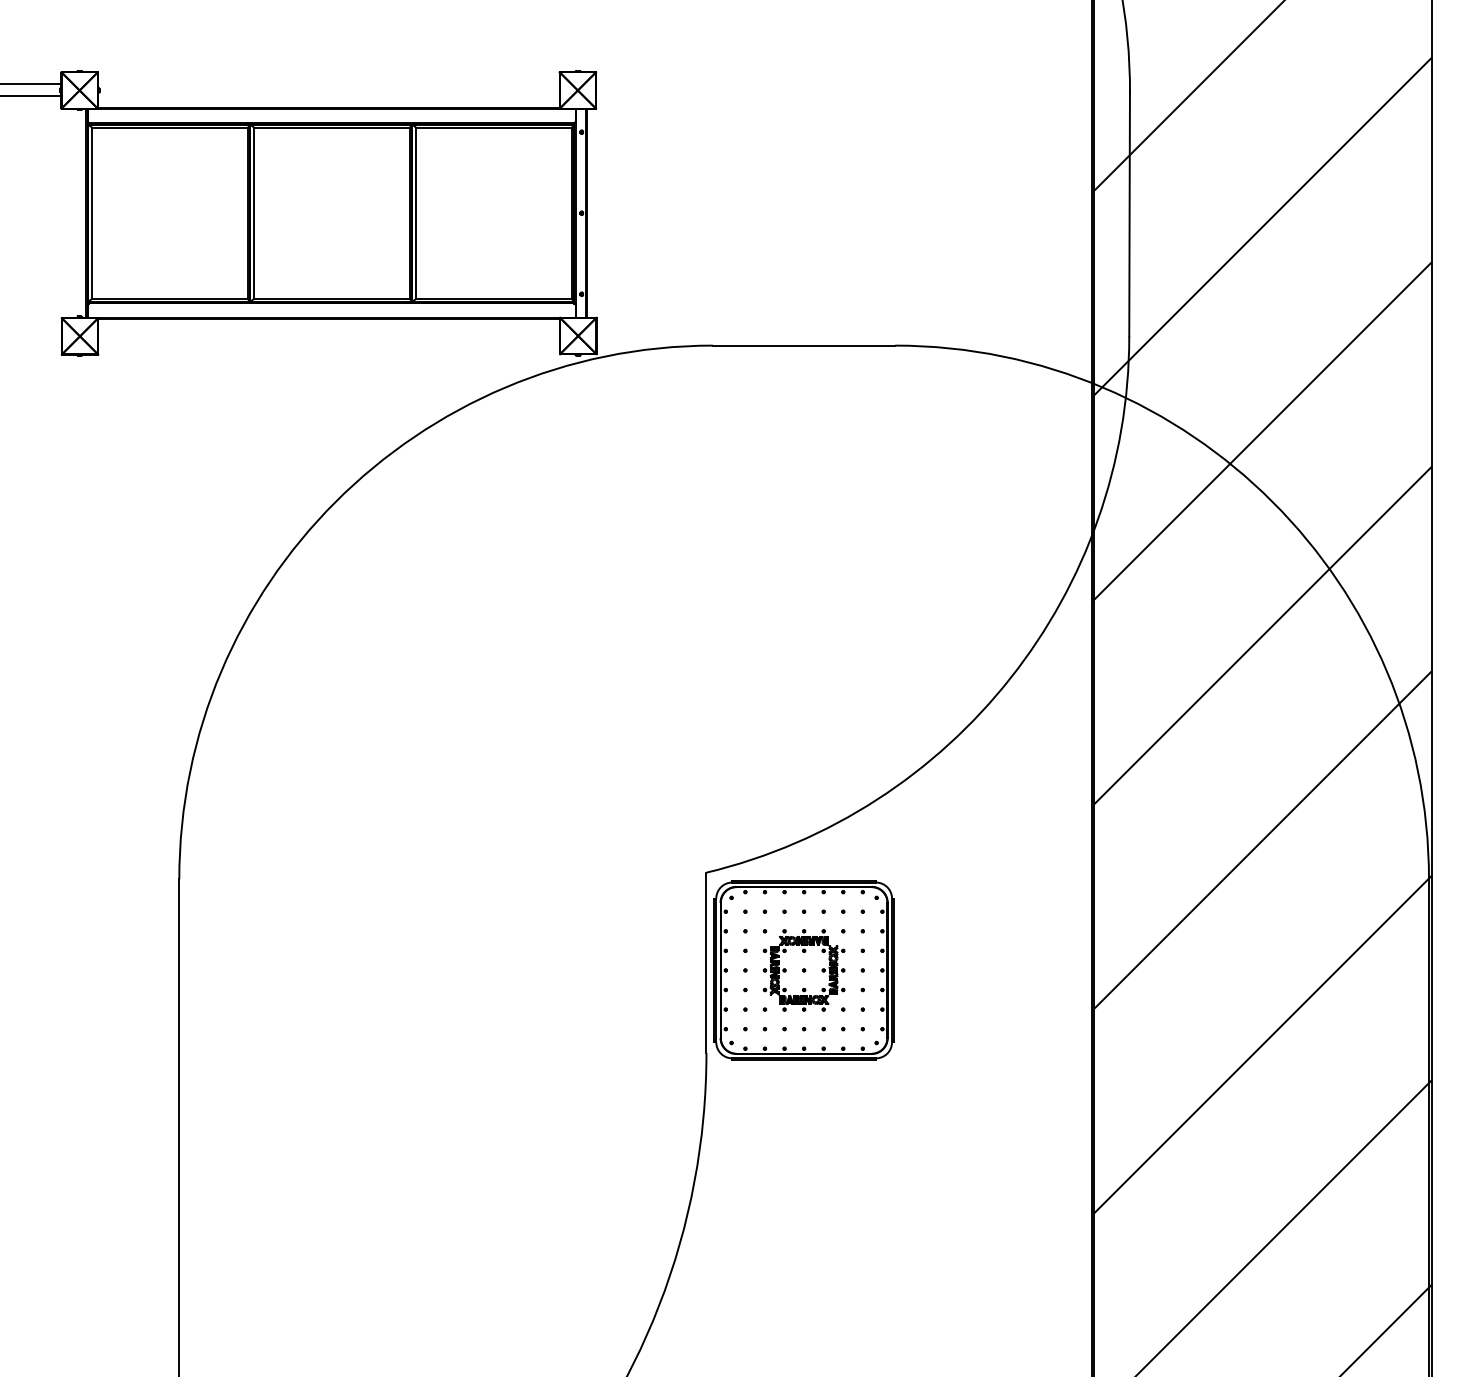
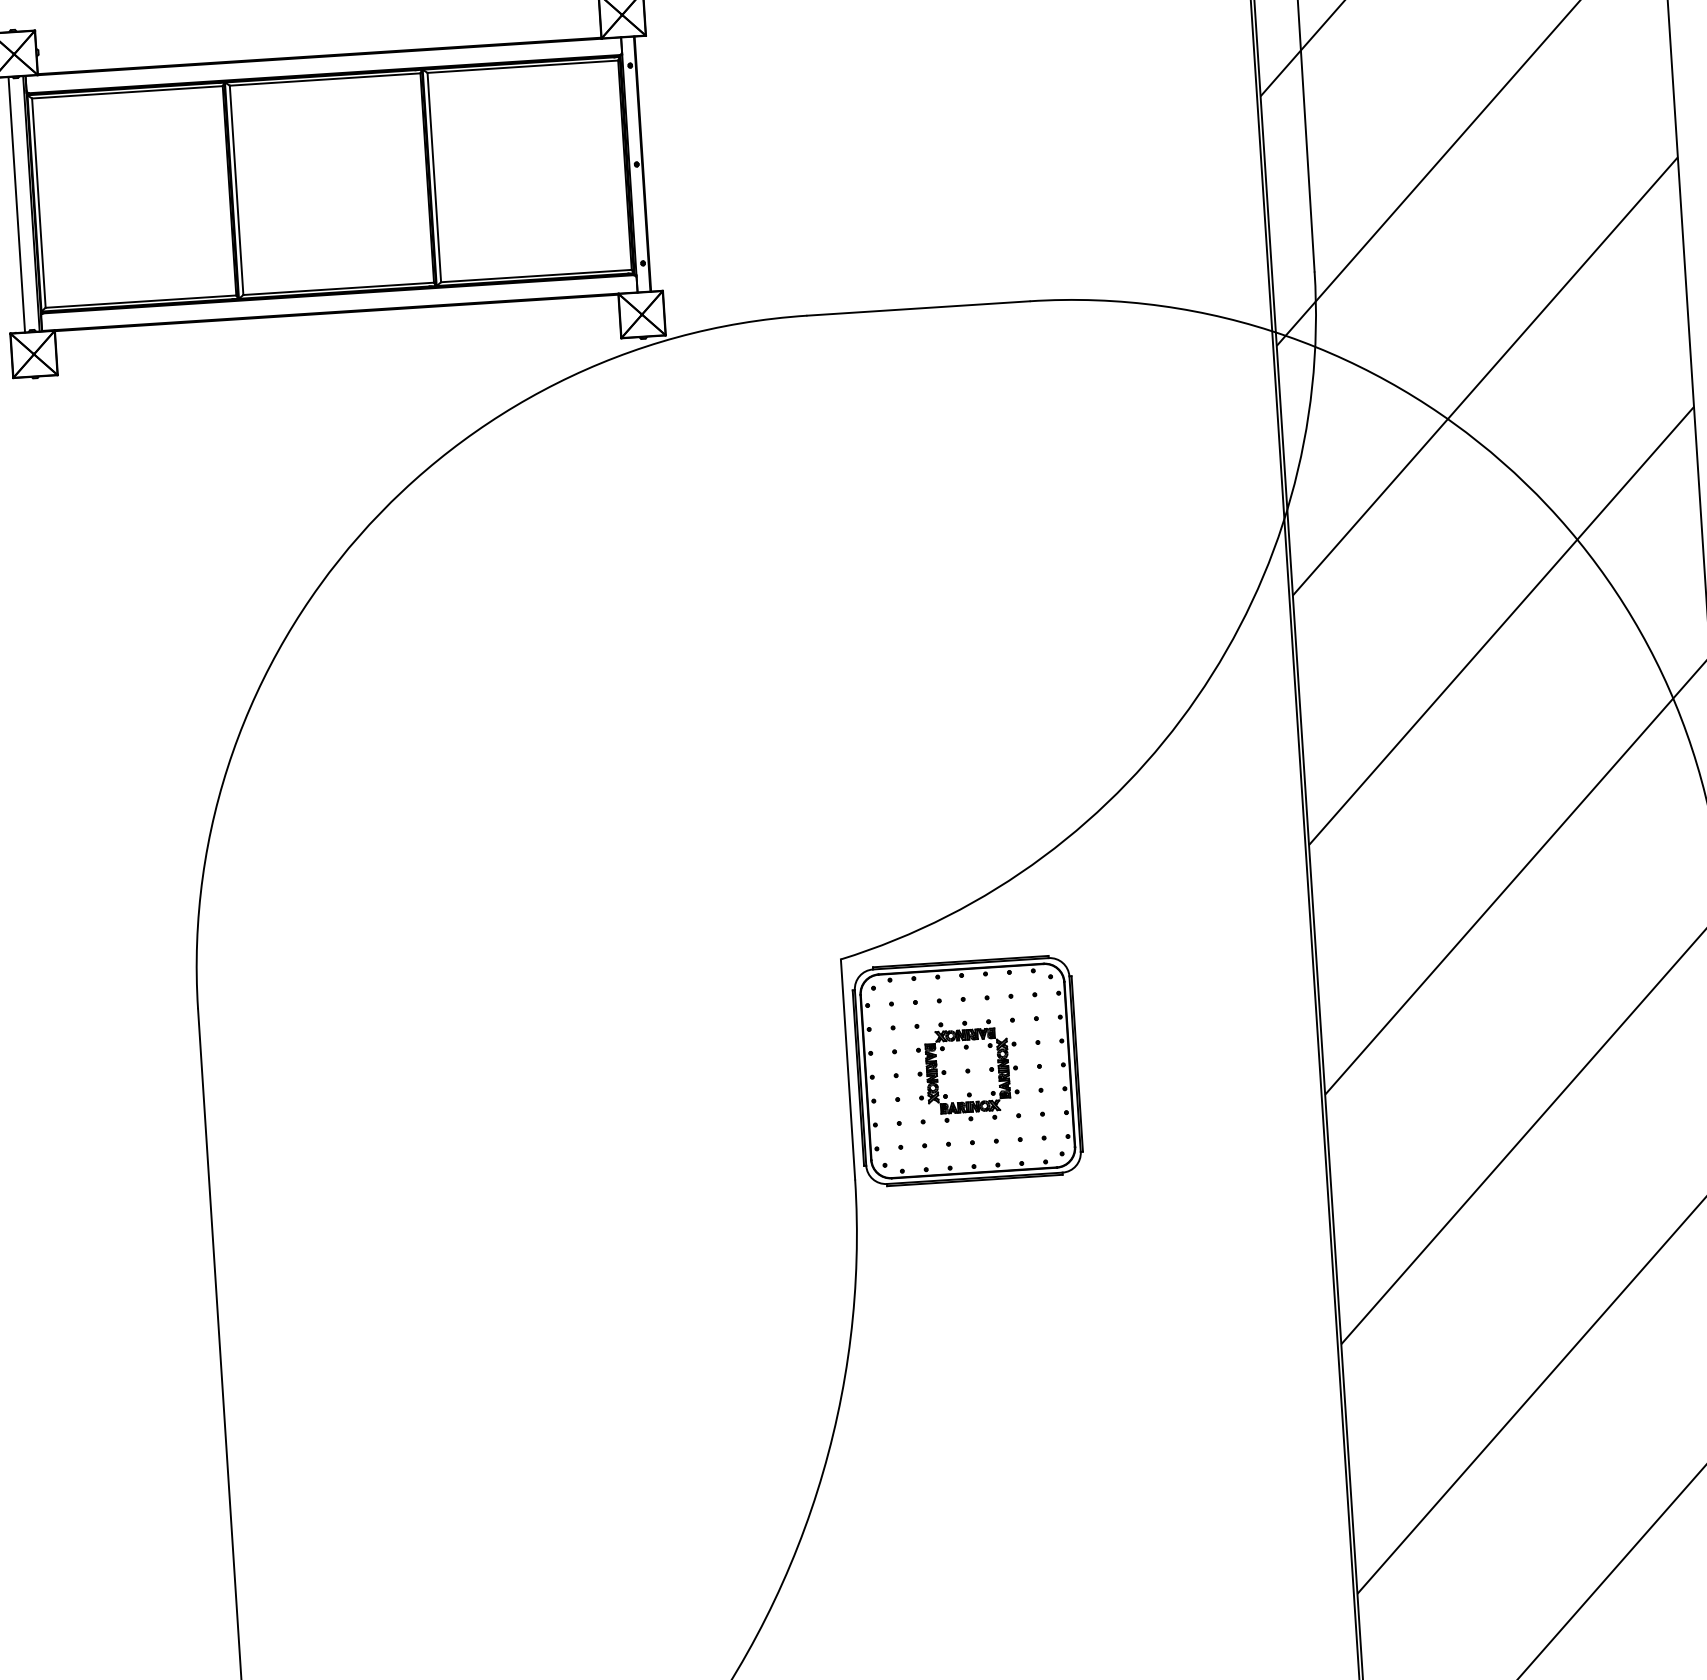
line: (73, 213) -> (16, 204), added

